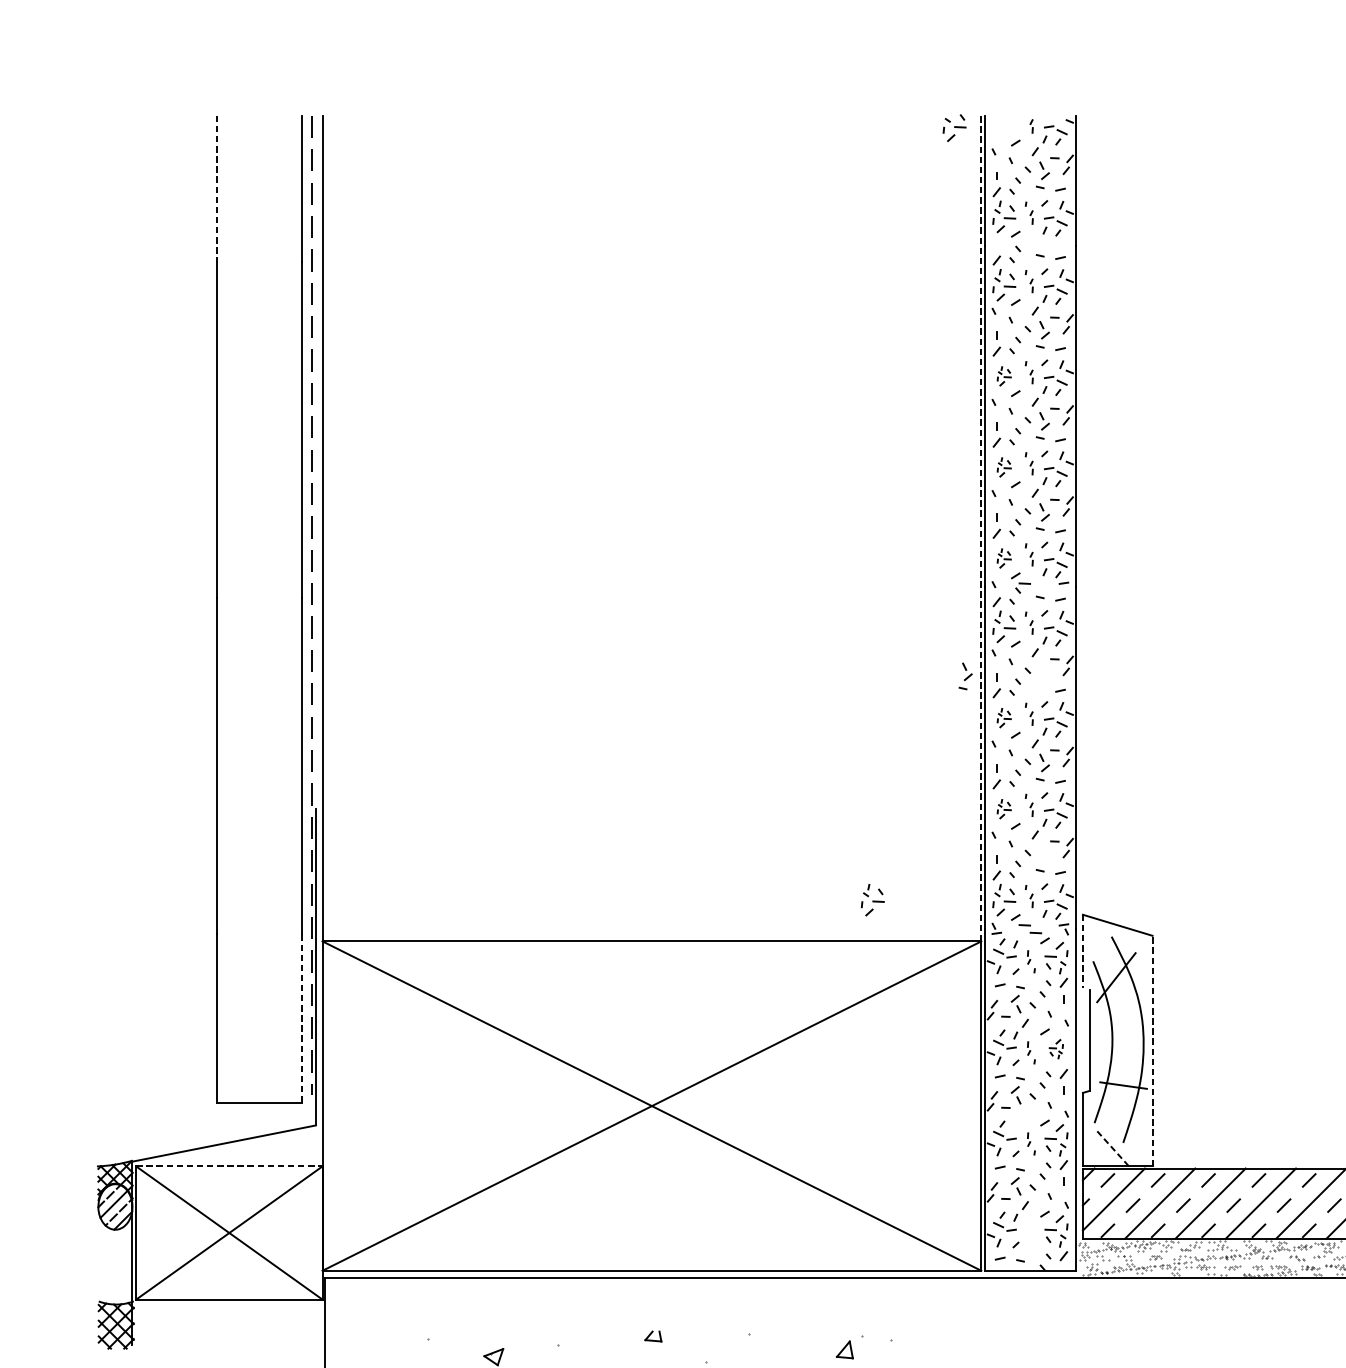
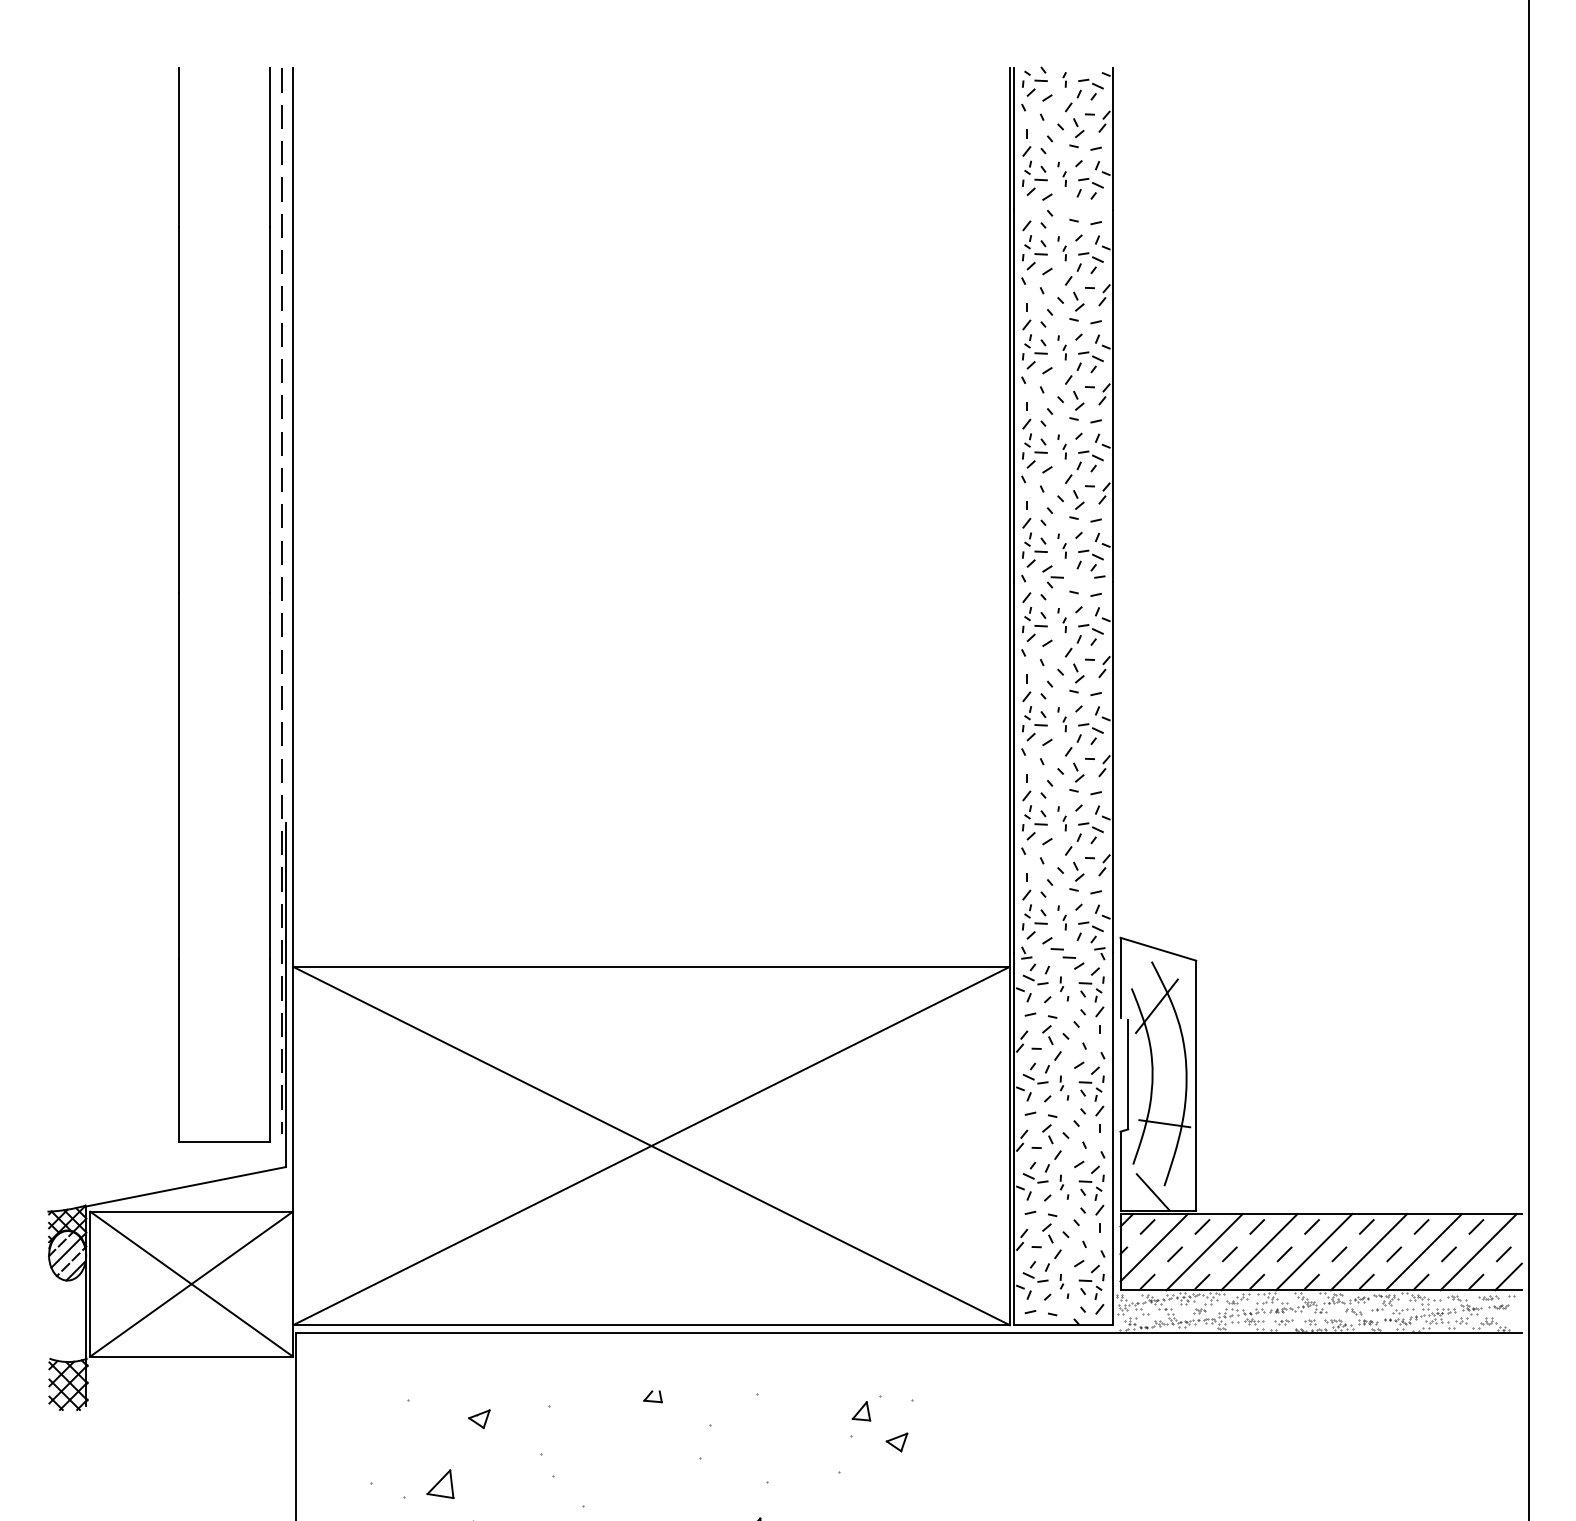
part: (954, 127) -> (1034, 81), moved
line: (217, 189) -> (178, 148), dashed -> solid
part: (1003, 376) -> (1034, 351), size x1.67
part: (1003, 466) -> (1034, 450), size x1.67
line: (980, 528) -> (1009, 517), dashed -> solid
part: (1003, 557) -> (1034, 549), size x1.67
part: (965, 676) -> (1076, 678), moved
part: (1003, 717) -> (1034, 723), size x1.67
part: (1003, 808) -> (1034, 822), size x1.67
part: (1044, 853) -> (1078, 871), added
part: (872, 899) -> (891, 921), removed
line: (1082, 951) -> (1120, 977), dashed -> solid
line: (301, 1018) -> (270, 1050), dashed -> solid
part: (1056, 1048) -> (1091, 1083), size x1.67
line: (1152, 1050) -> (1196, 1085), dashed -> solid
part: (1021, 1120) -> (1053, 1161), added
line: (1113, 1148) -> (1153, 1192), dashed -> solid
line: (230, 1166) -> (192, 1211), dashed -> solid
part: (1031, 1234) -> (1064, 1285), added

